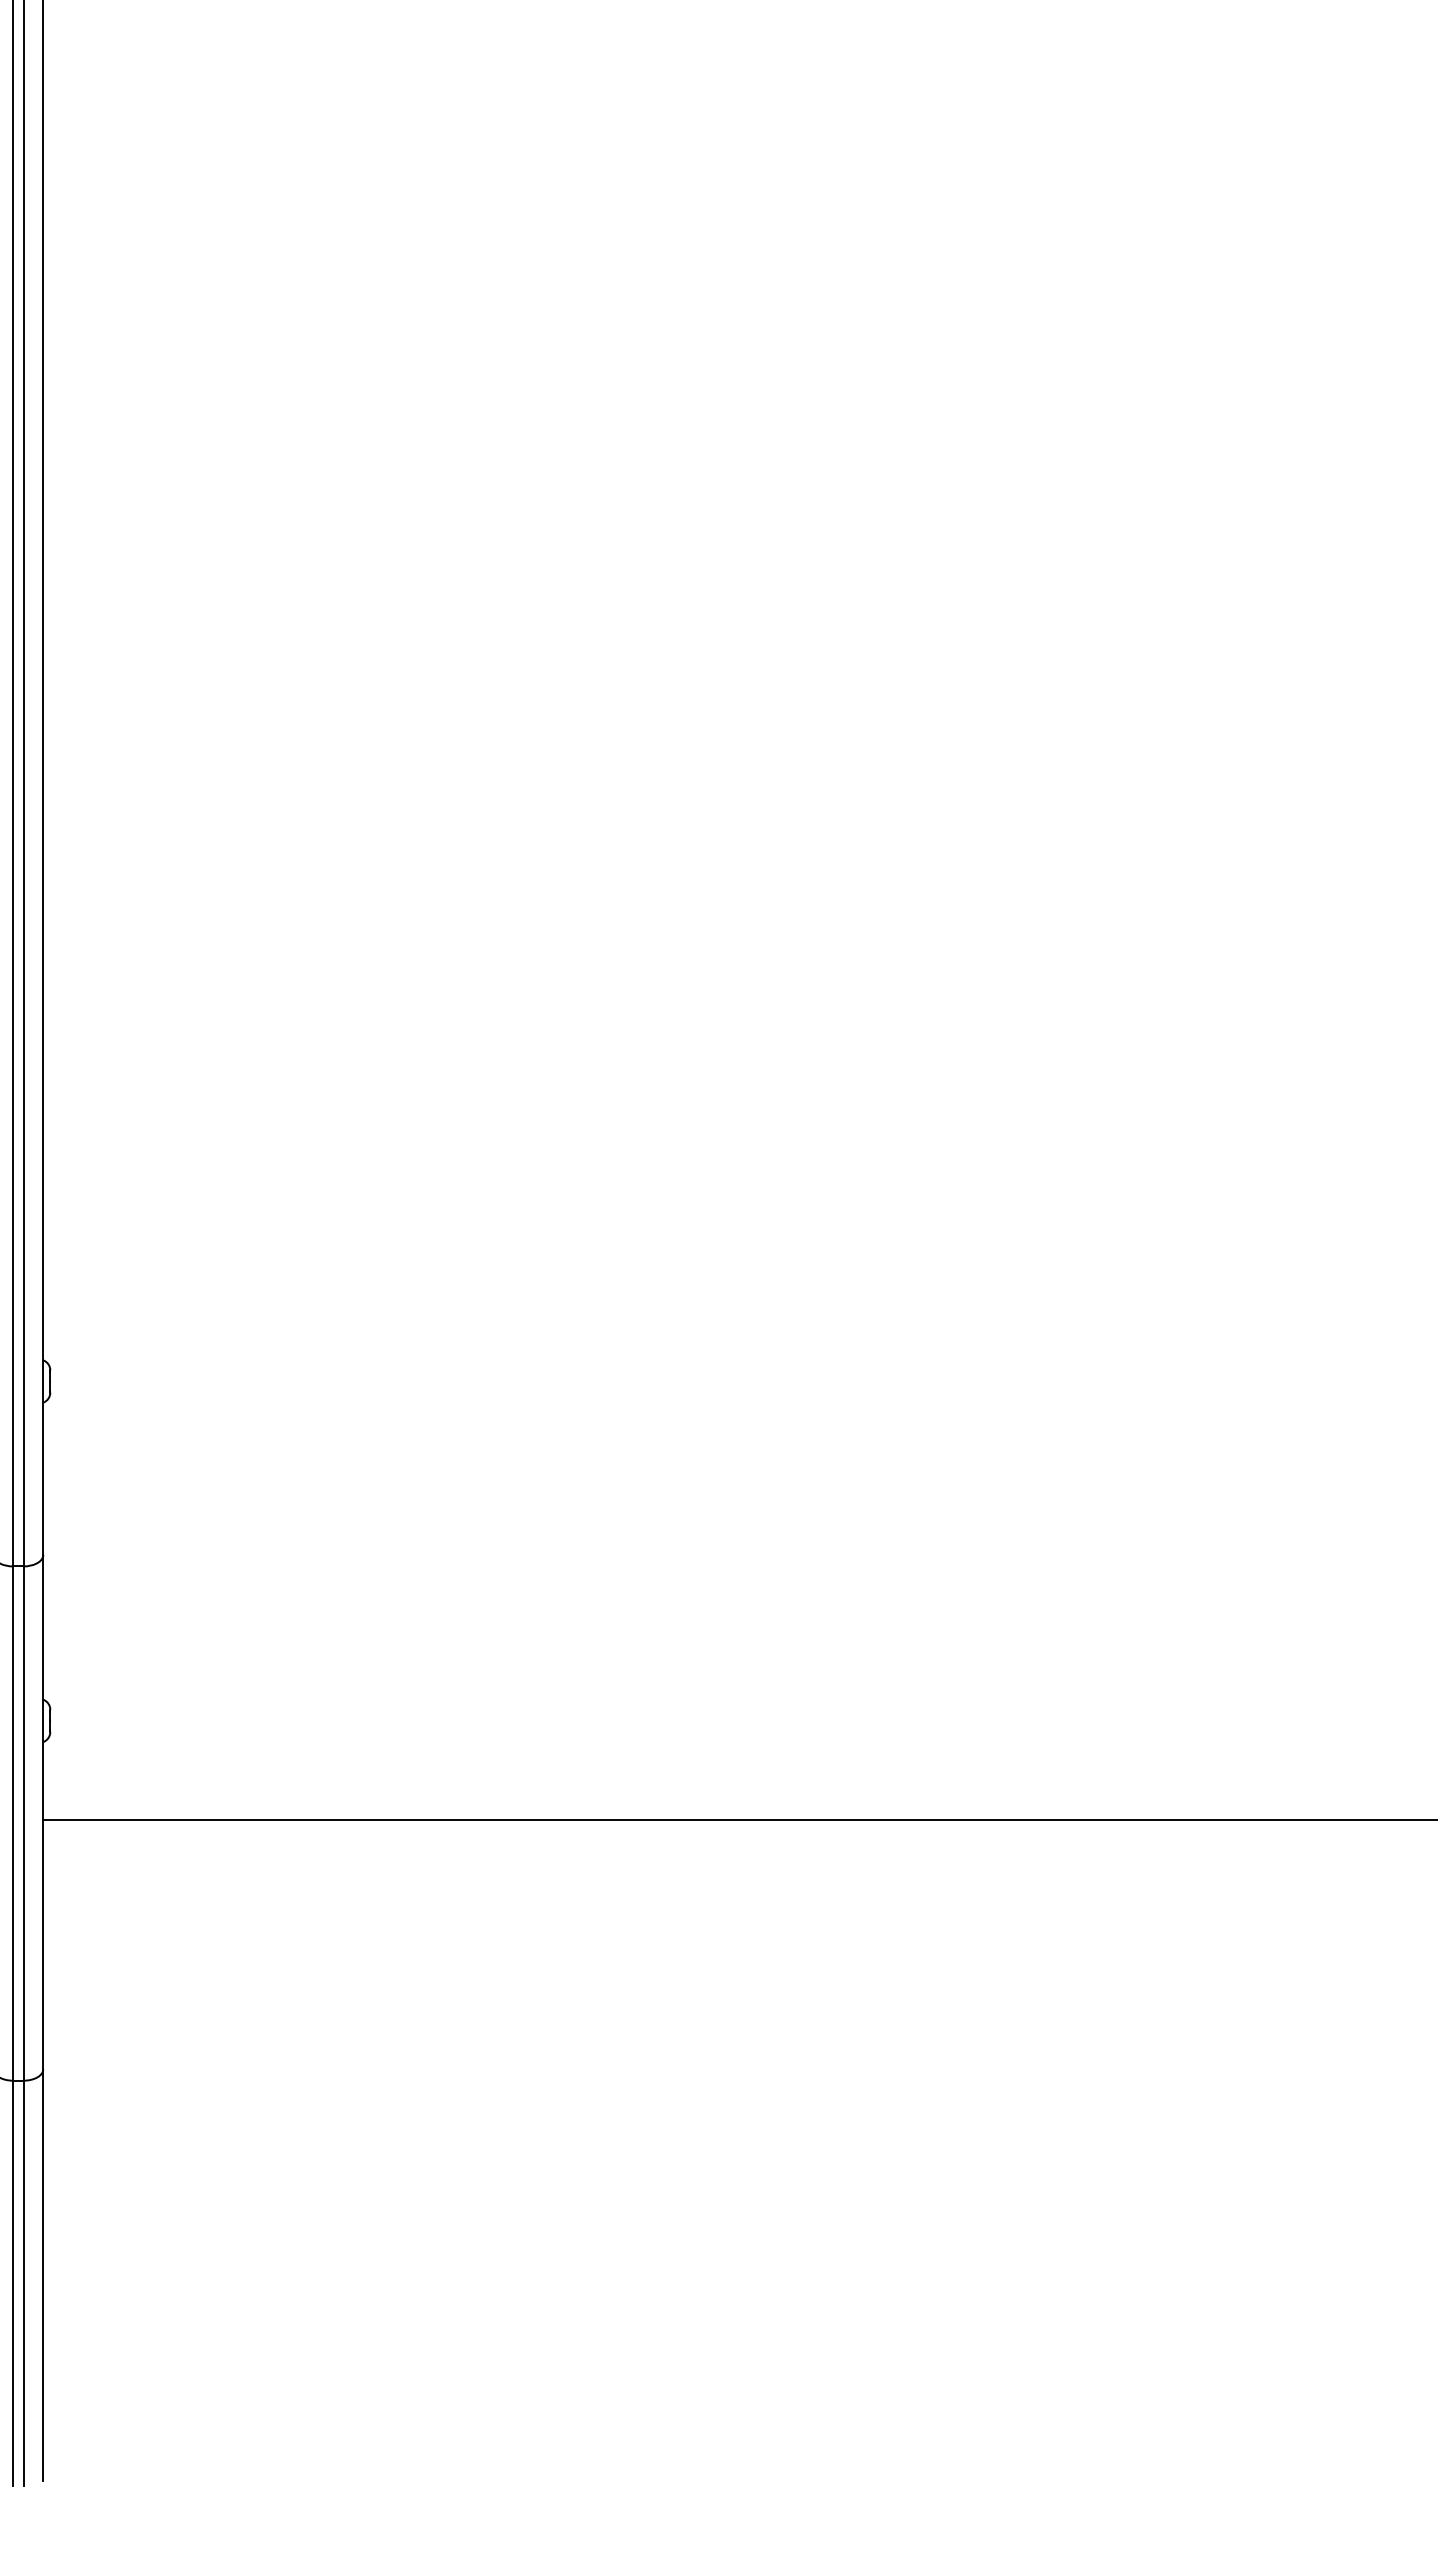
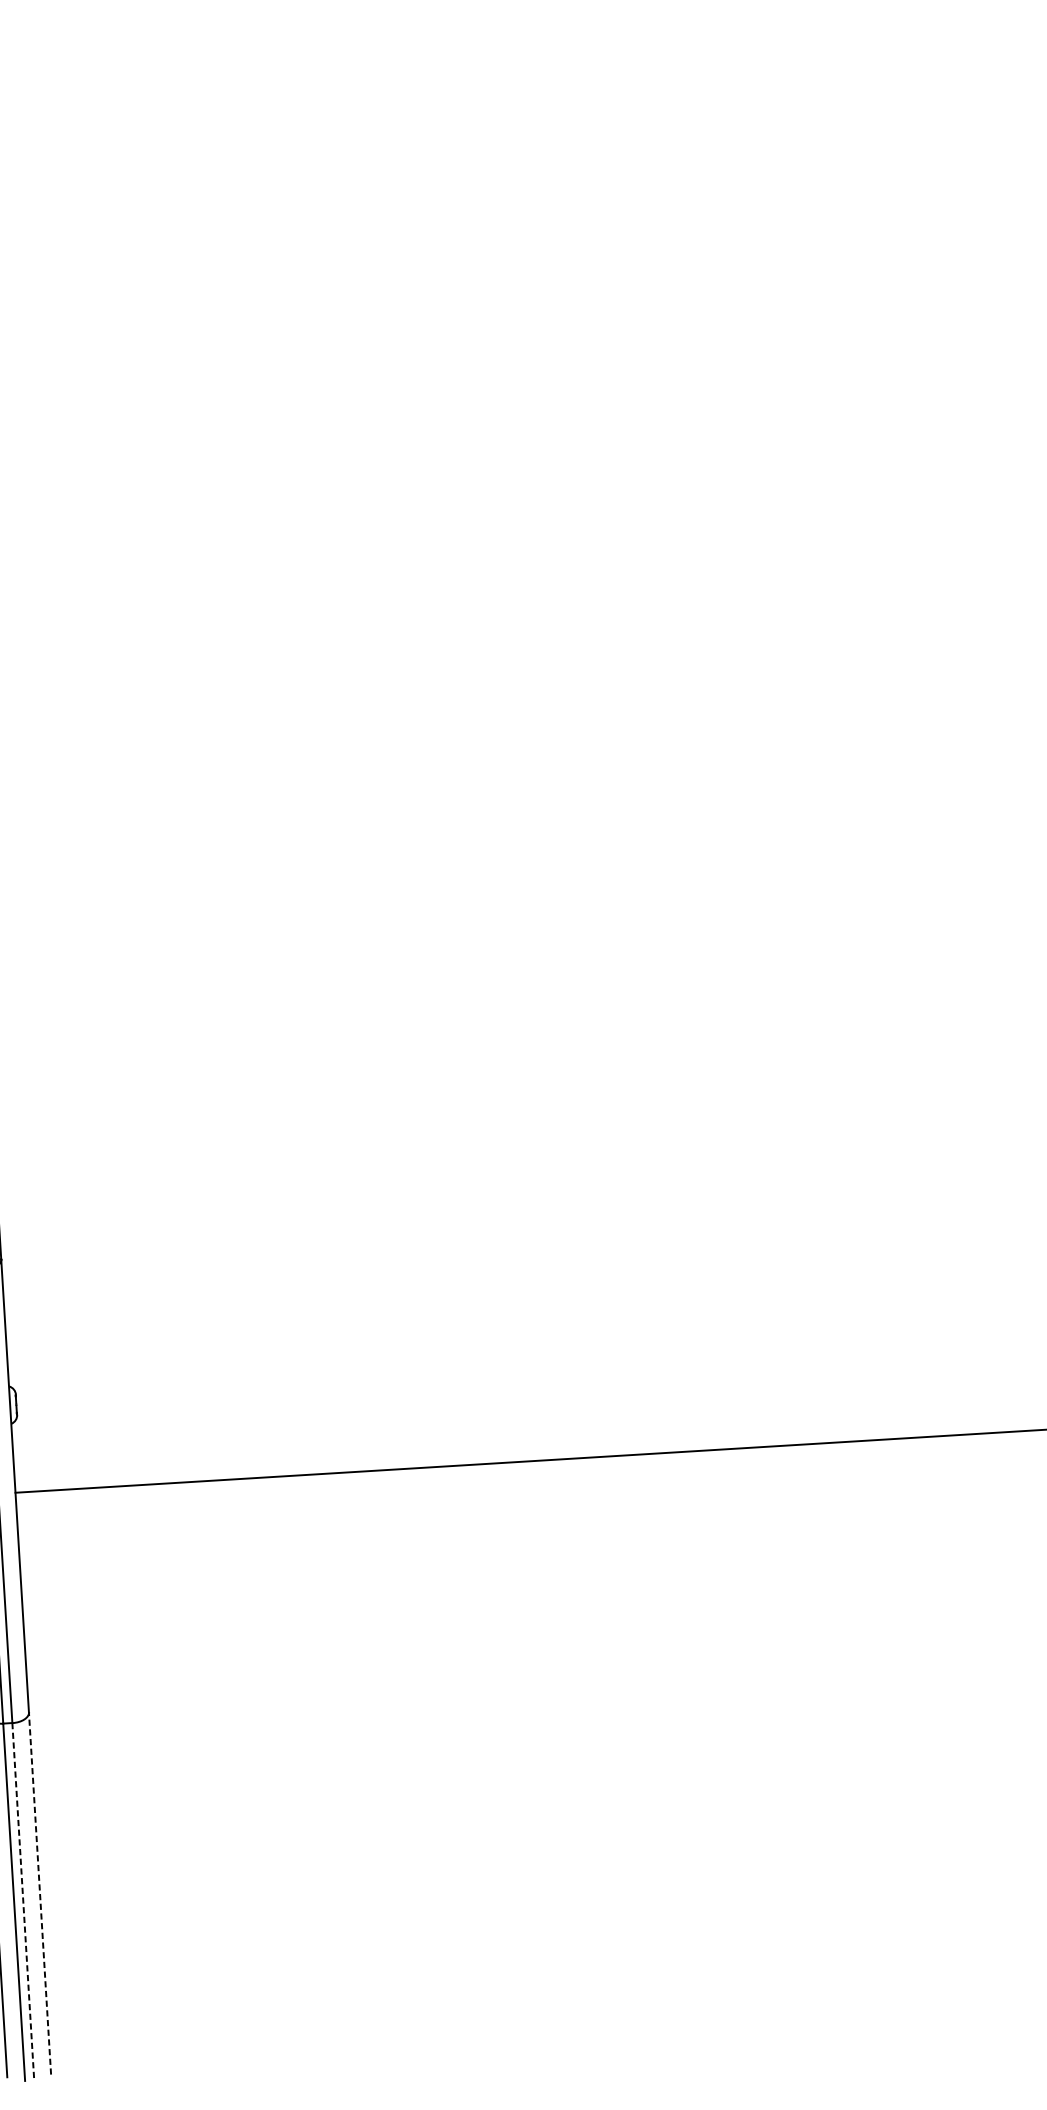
line: (43, 2275) -> (40, 1893), solid -> dashed
line: (23, 2283) -> (23, 1901), solid -> dashed

